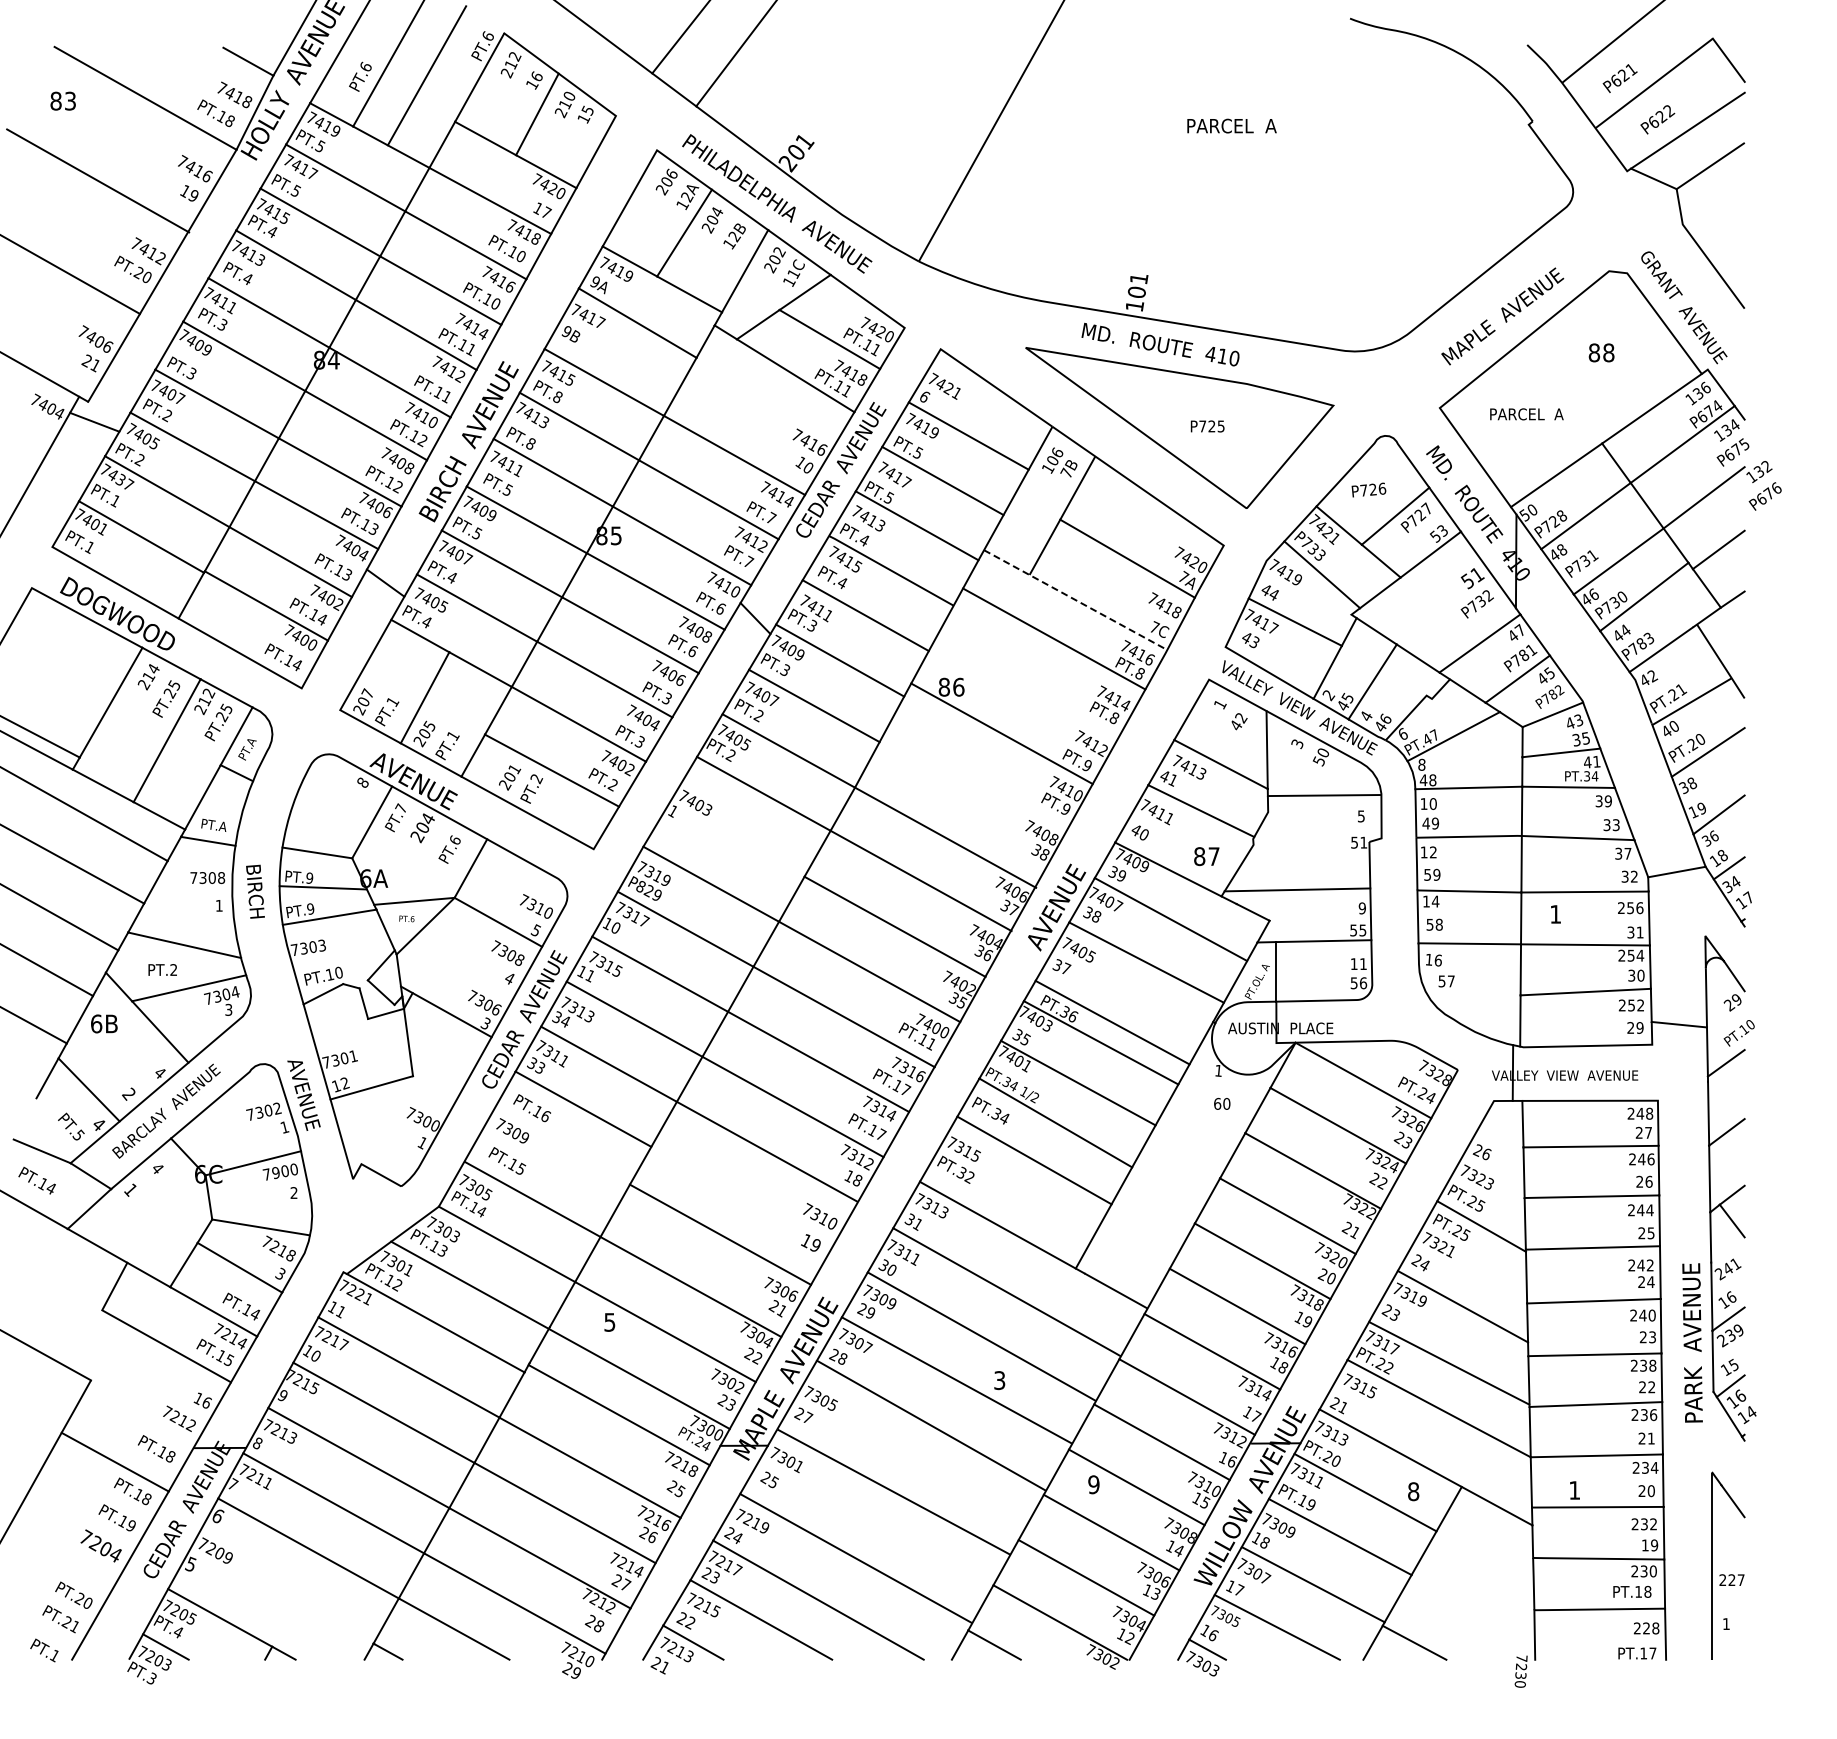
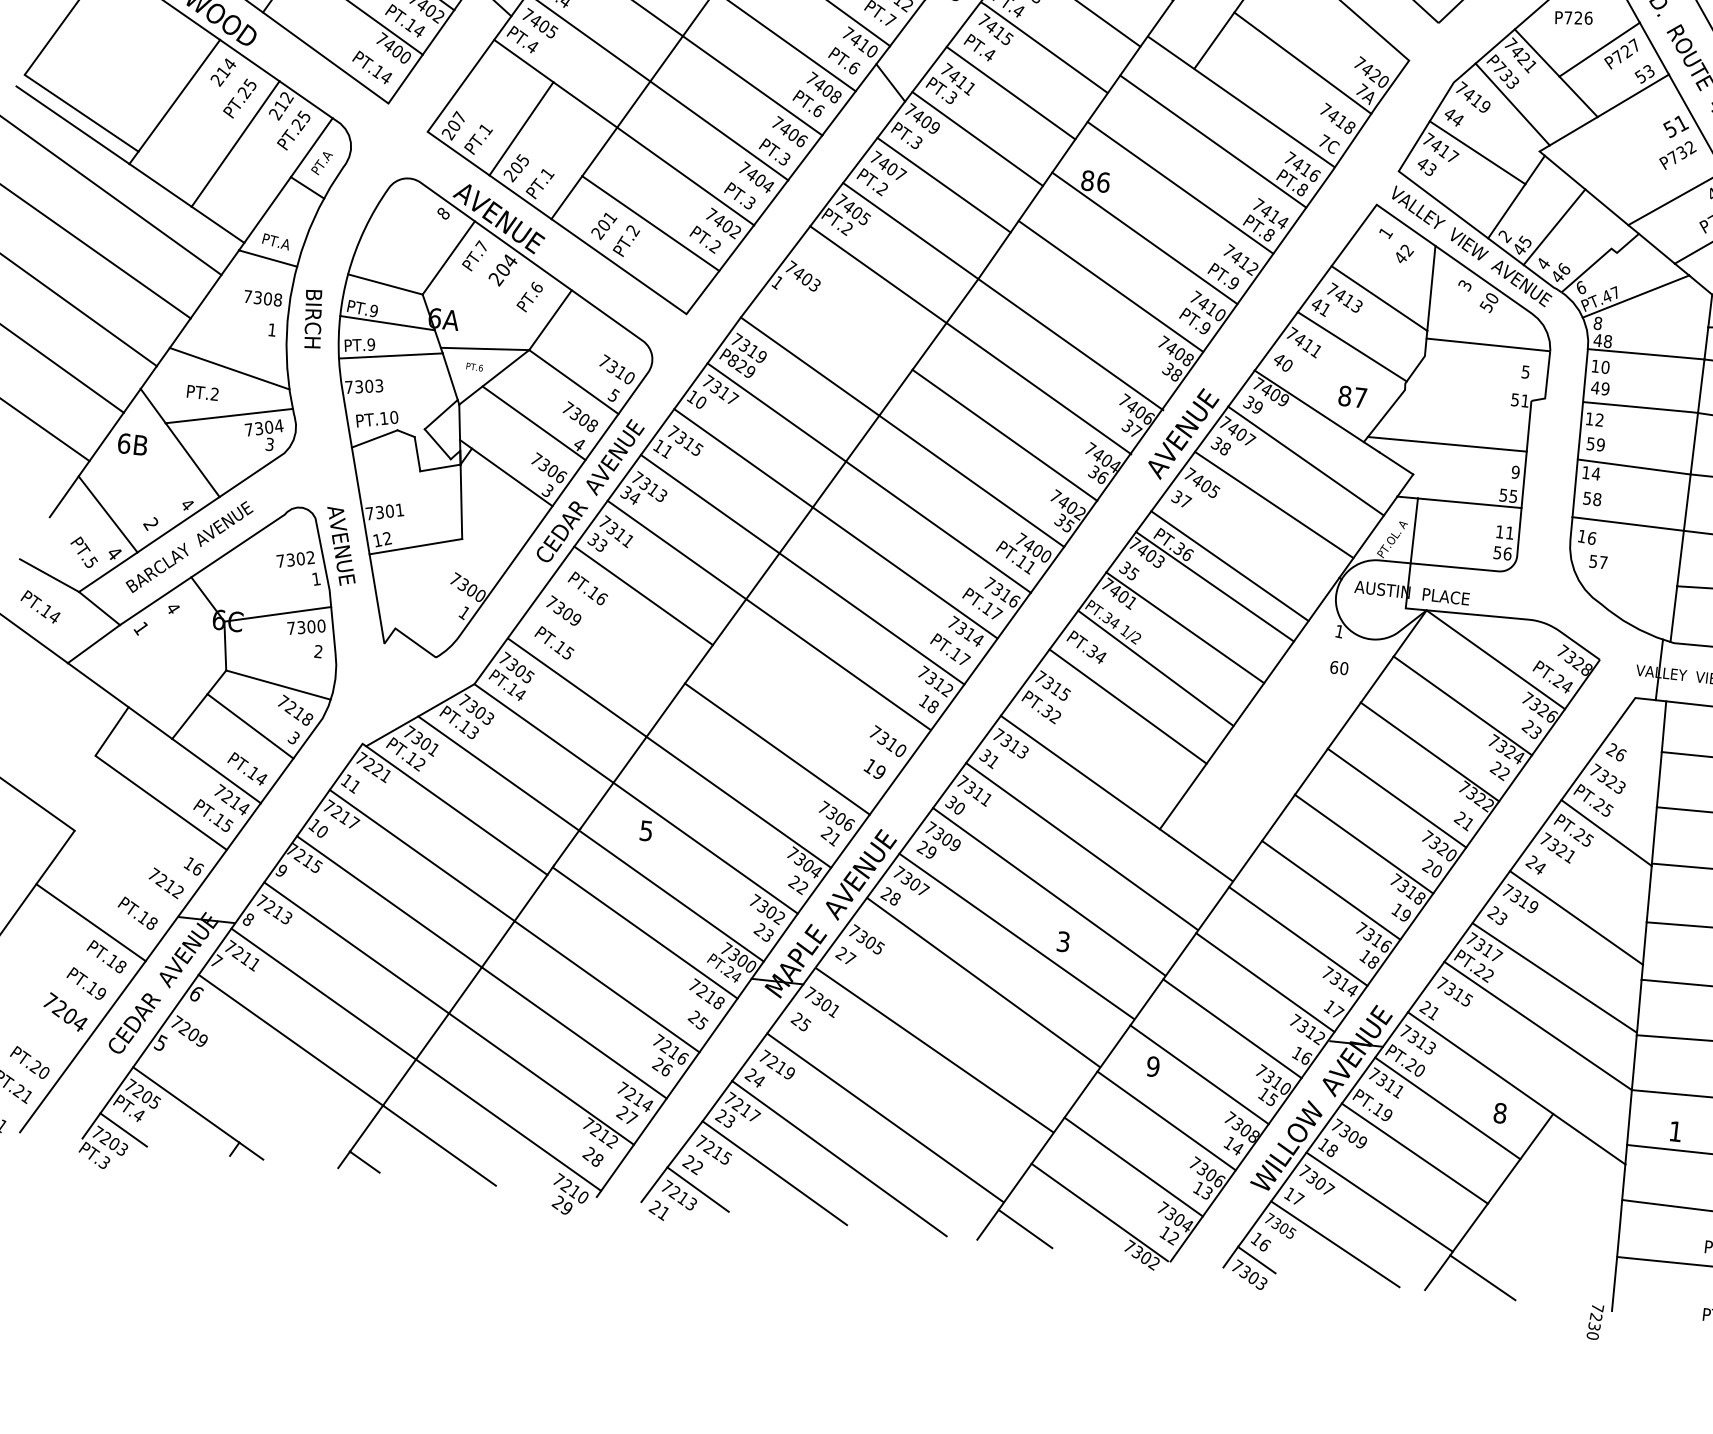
line: (1075, 599) -> (1241, 101), dashed -> solid
line: (1029, 683) -> (1180, 187), added
line: (975, 780) -> (1110, 285), added
line: (466, 963) -> (534, 422), added
text: (275, 1172) -> (300, 627), 7900 -> 7300

